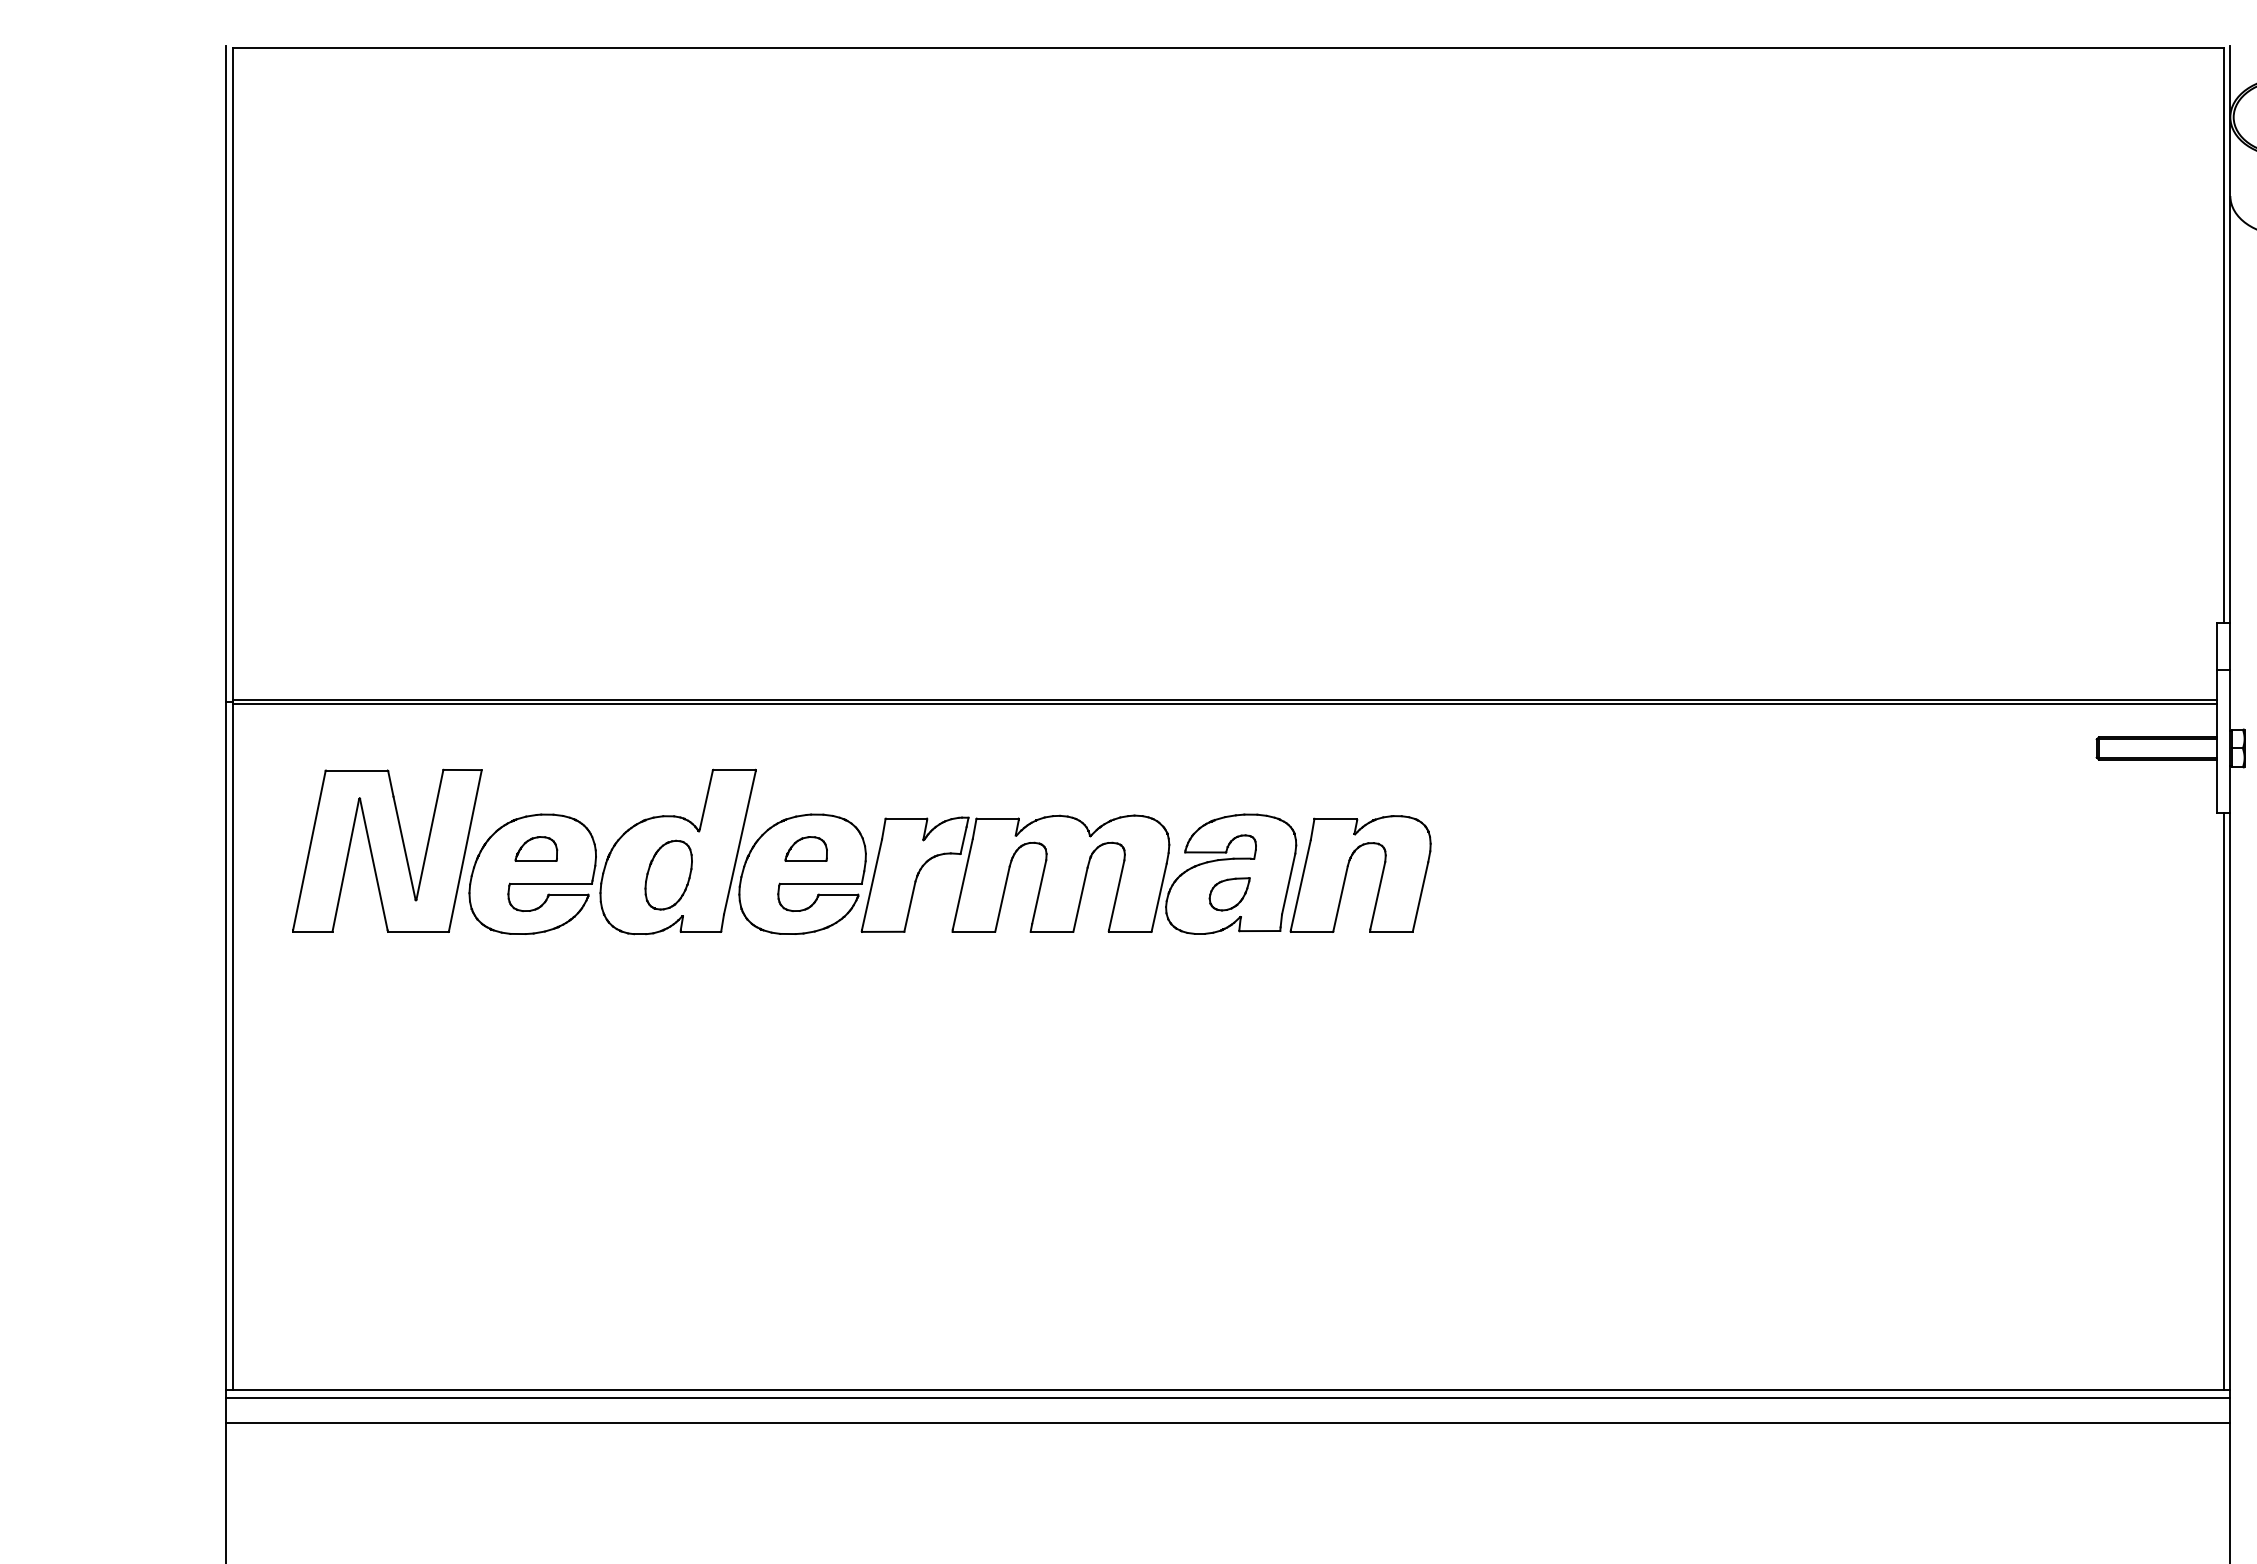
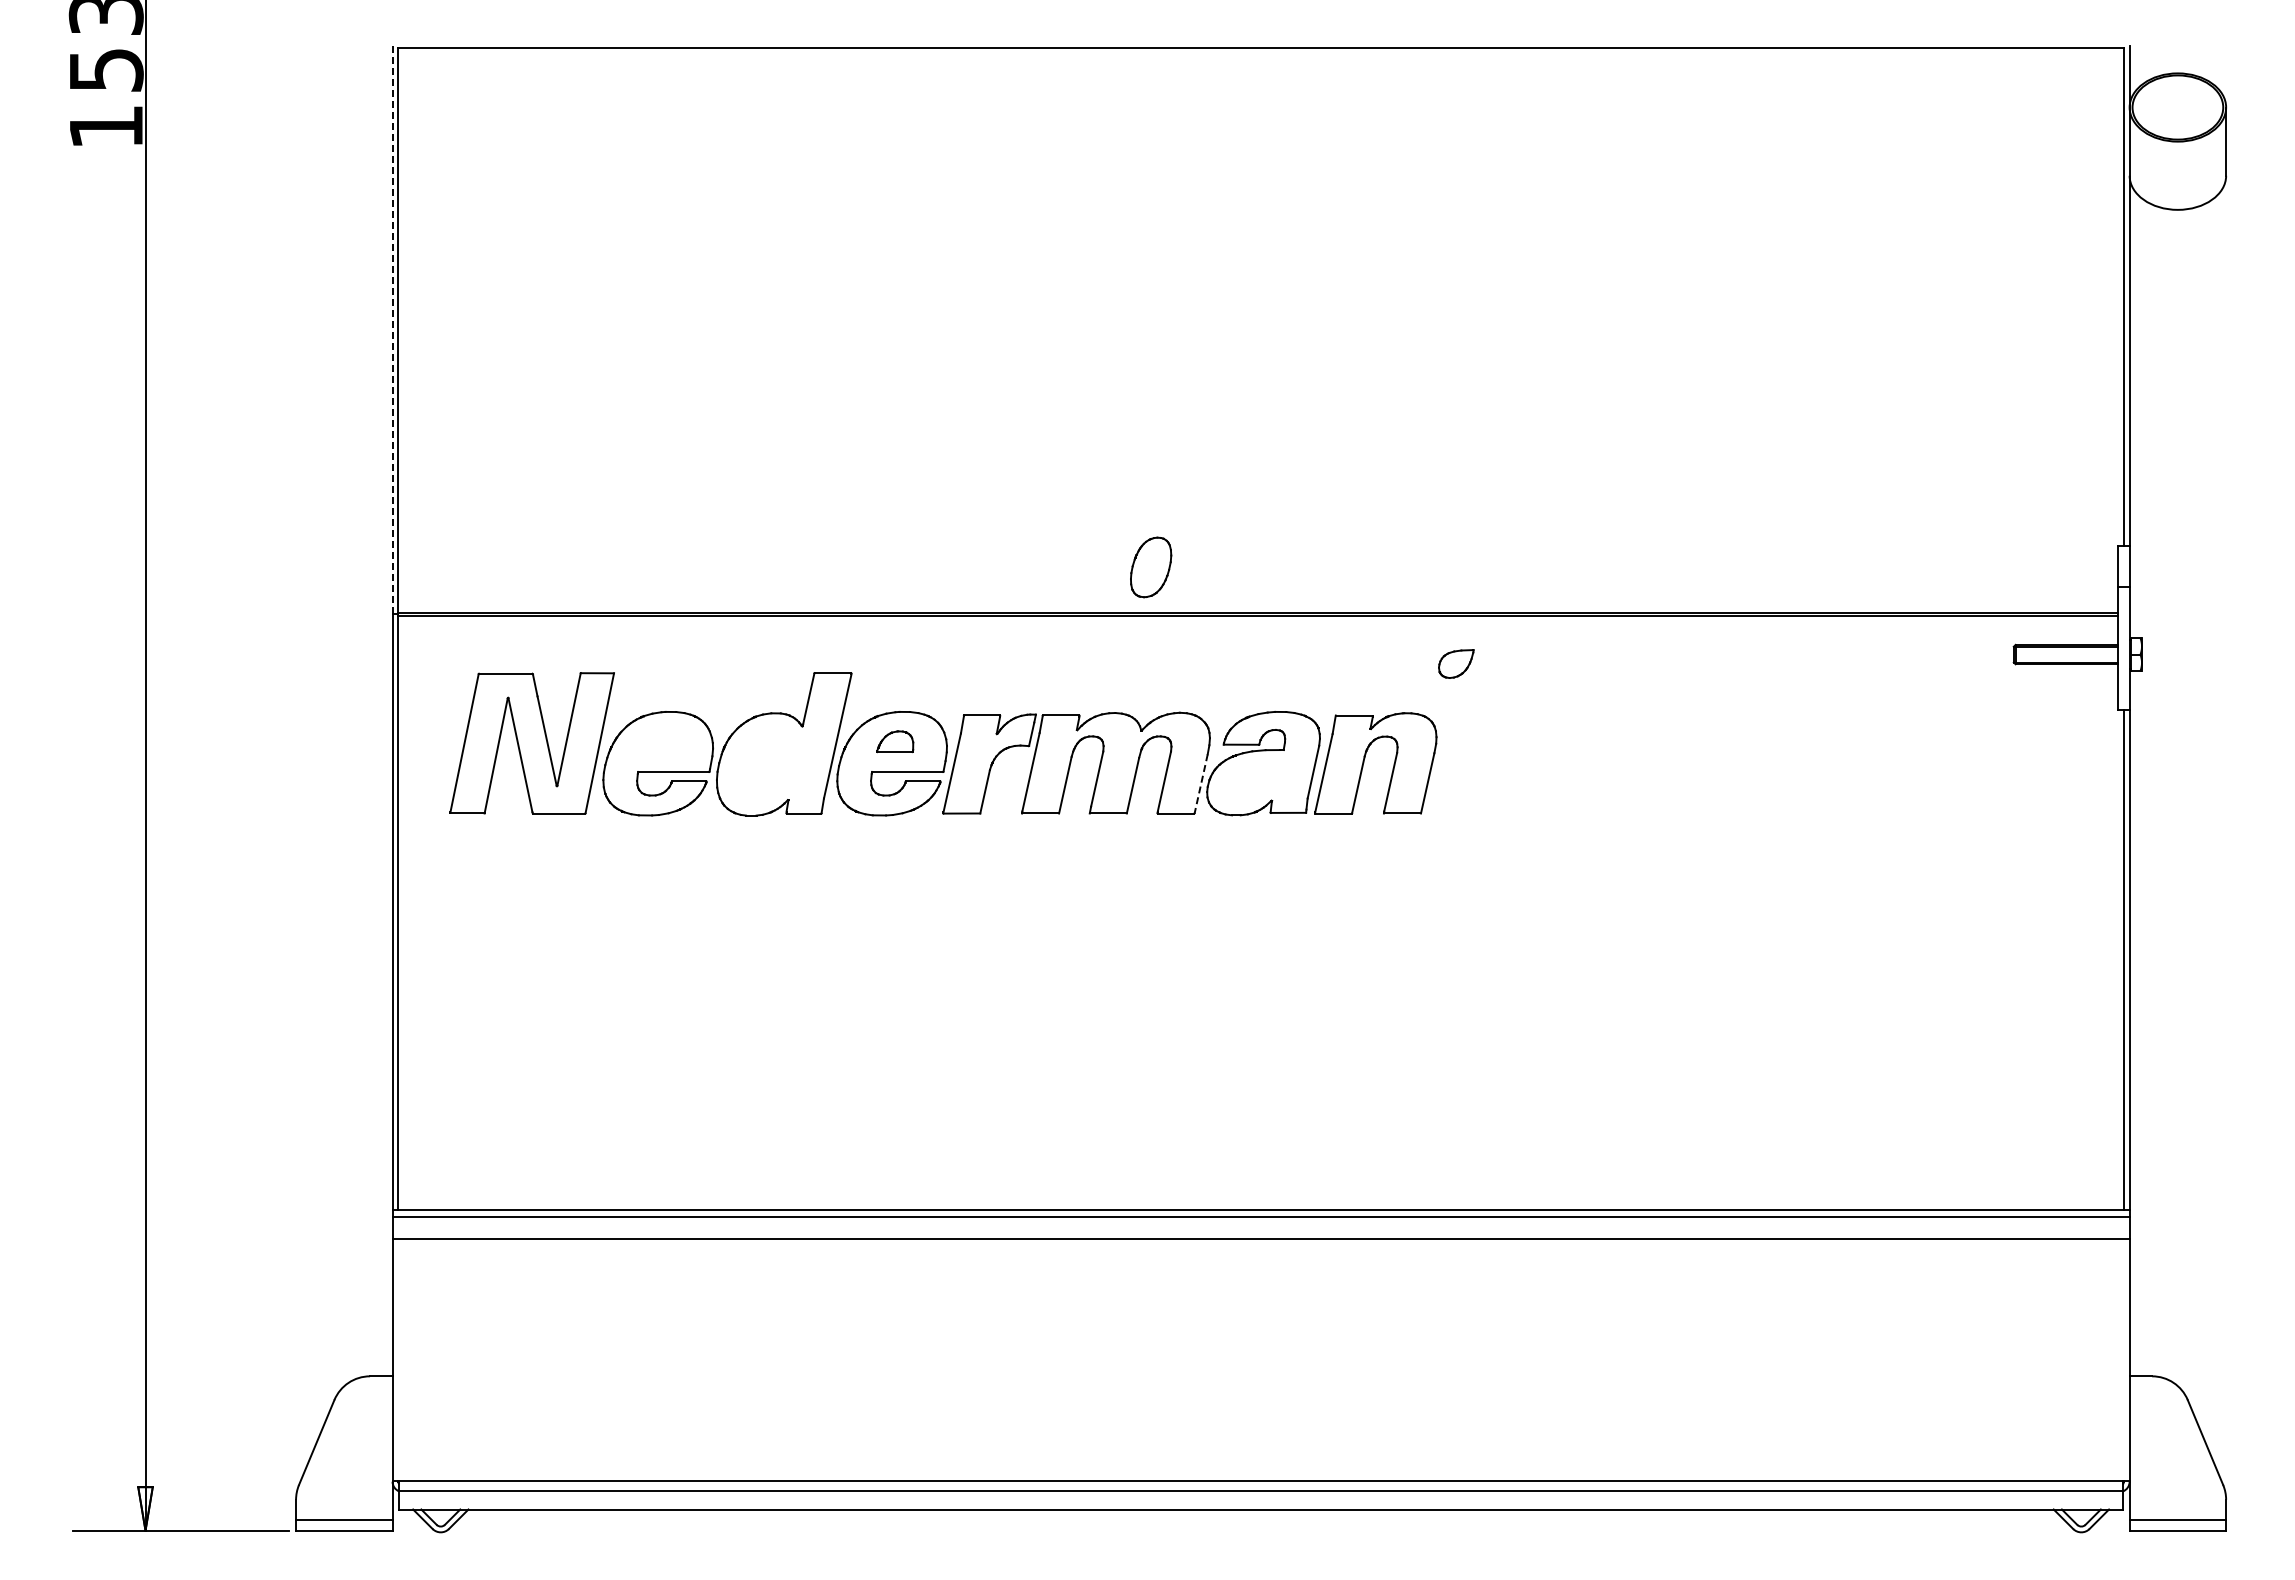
line: (226, 373) -> (392, 329), solid -> dashed
part: (536, 848) -> (661, 741), removed
part: (669, 875) -> (1151, 567), moved
part: (1229, 893) -> (1456, 663), moved
line: (1159, 898) -> (1201, 784), solid -> dashed

